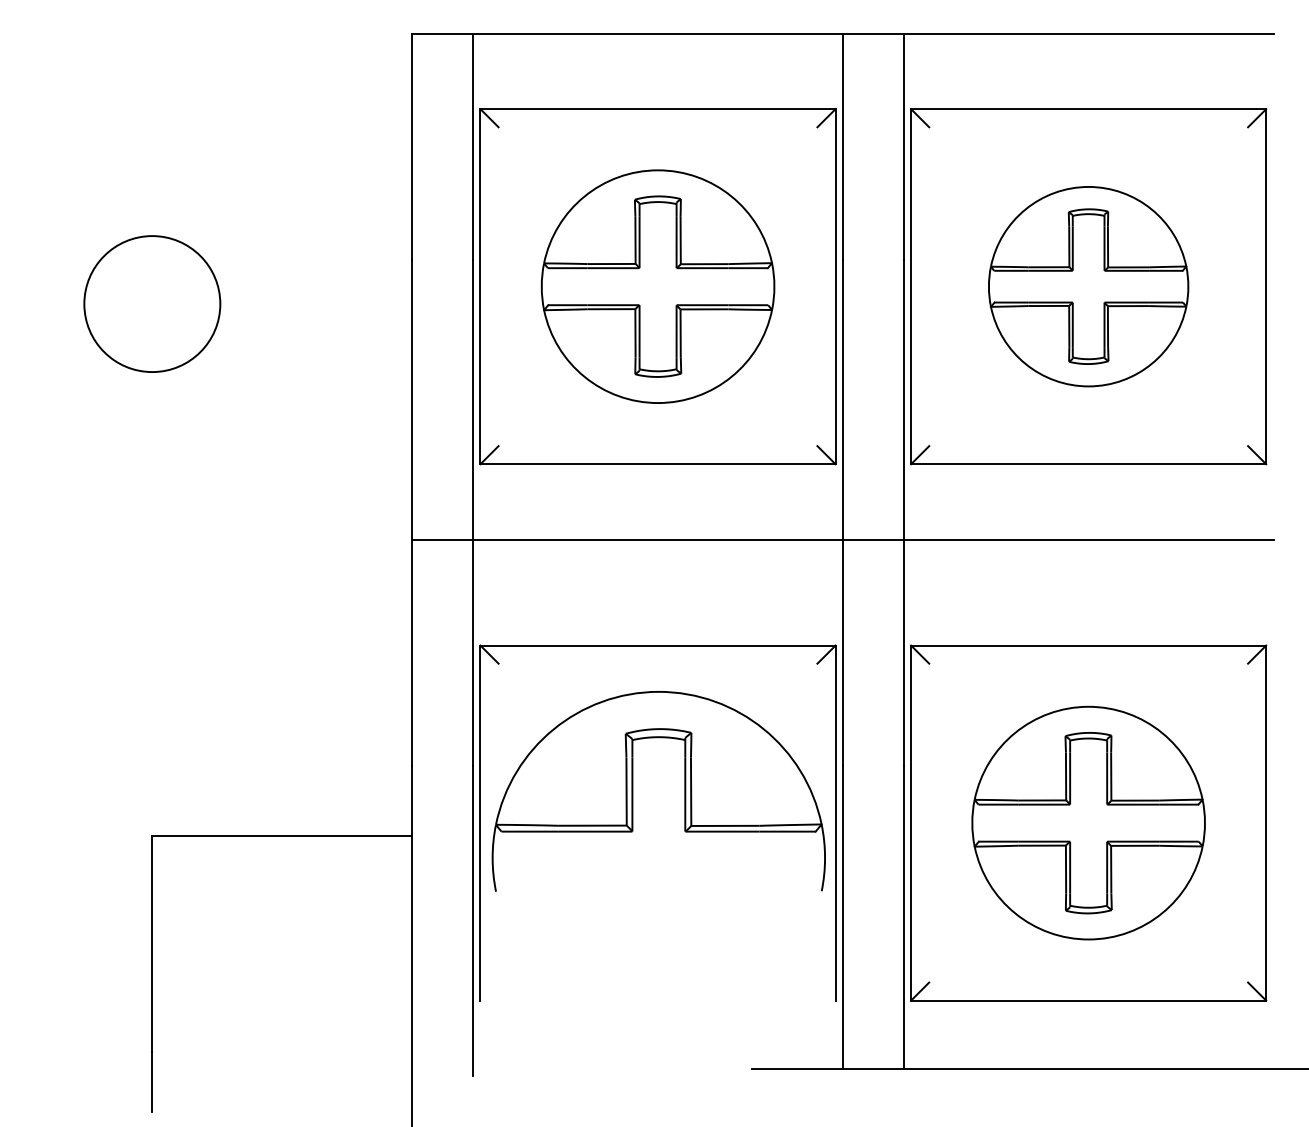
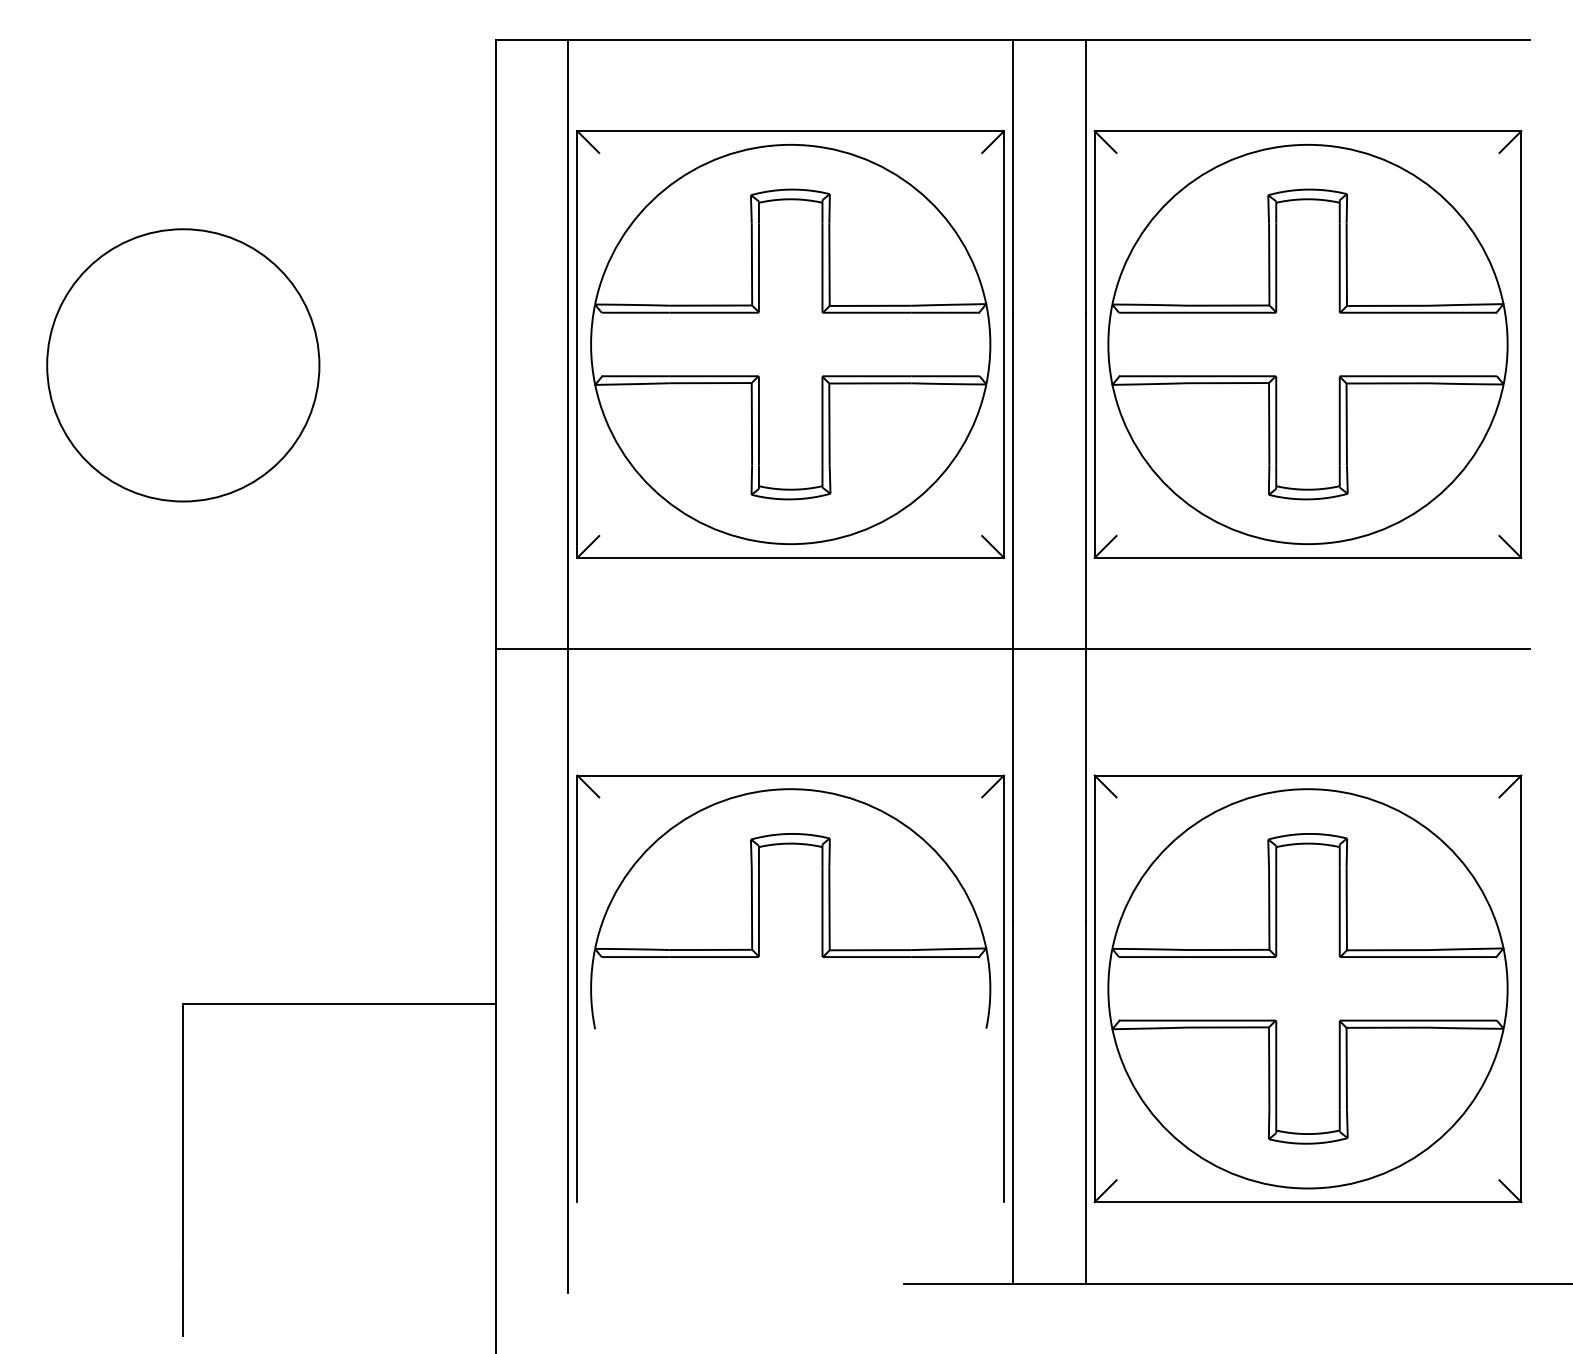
part: (657, 286) -> (790, 344), size x1.43
part: (1088, 286) -> (1307, 344), size x1.67
circle: (152, 304) -> (183, 365), size x1.67
part: (632, 791) -> (759, 908), moved
part: (1088, 822) -> (1307, 988), size x1.43

